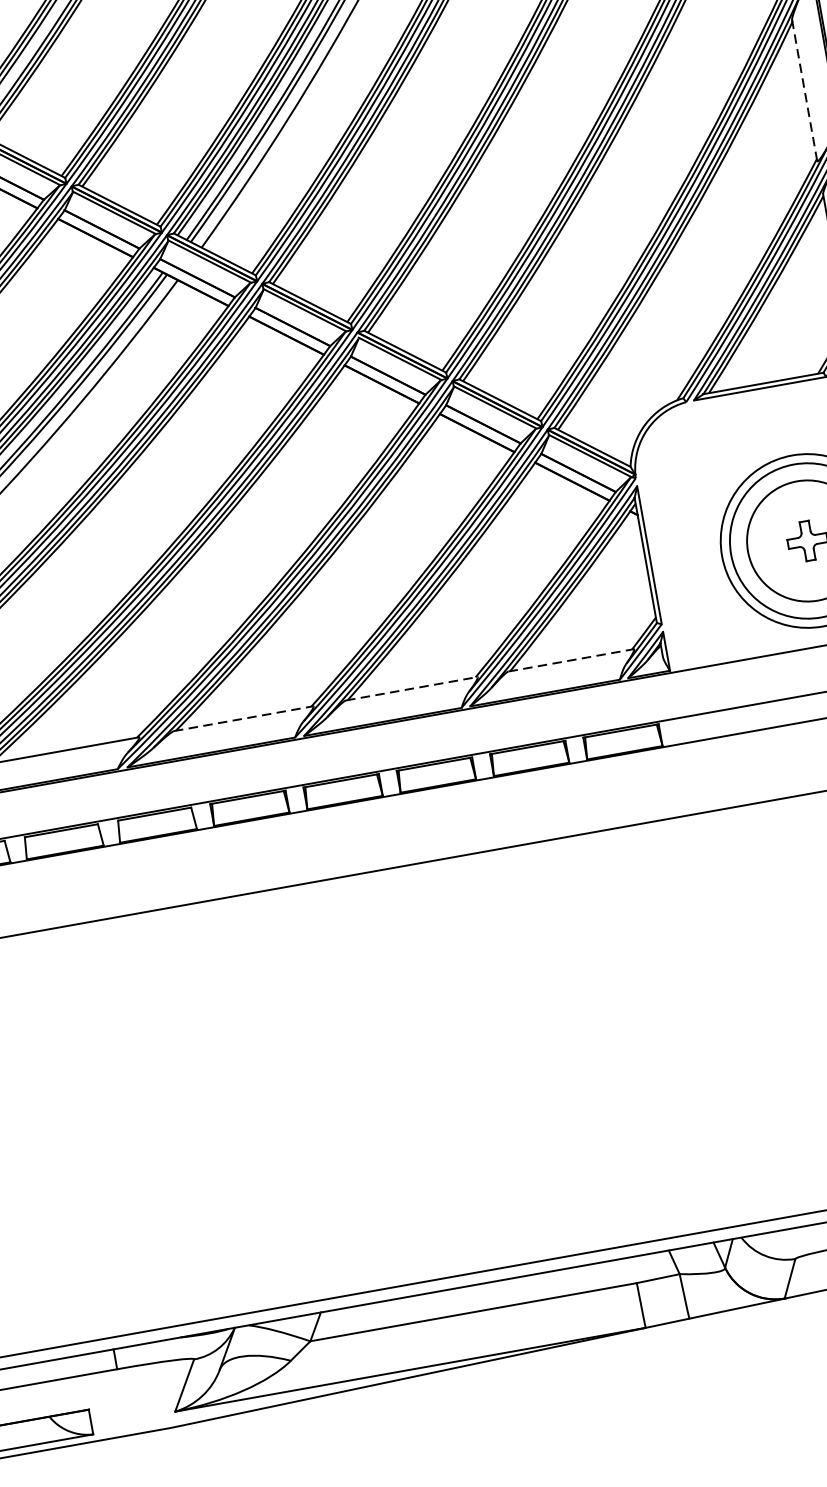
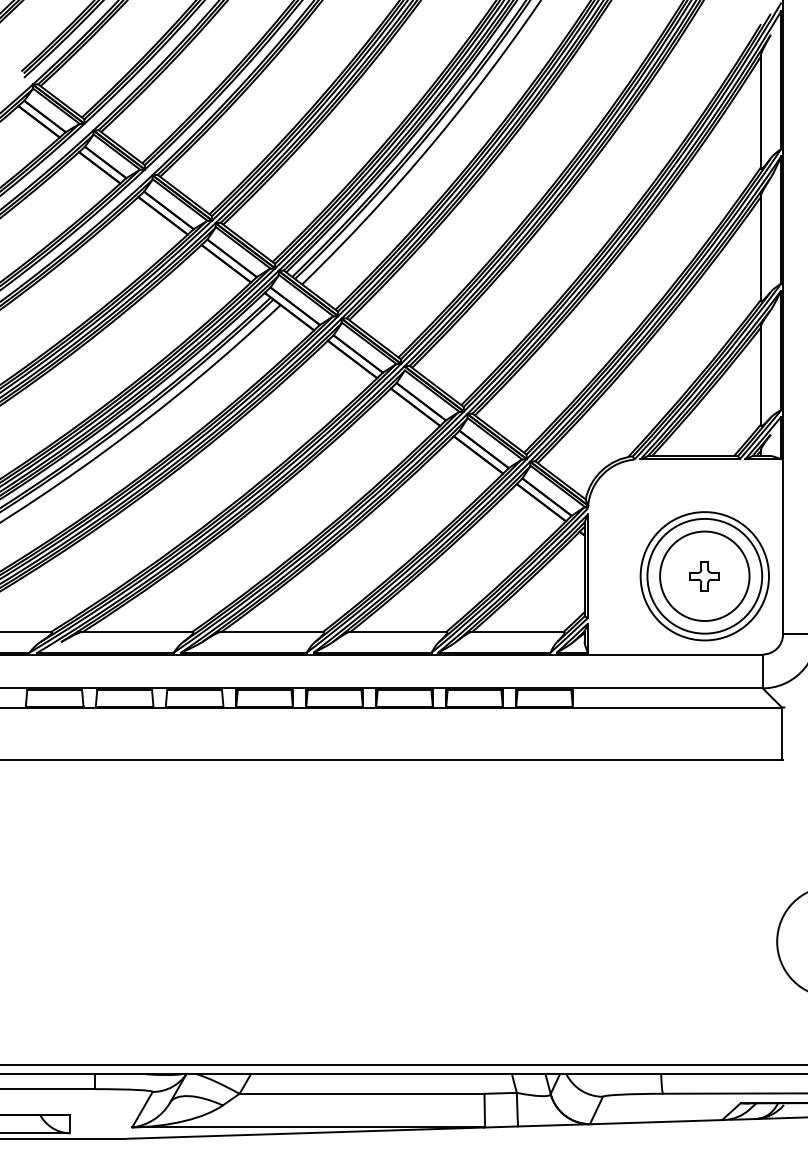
line: (805, 90) -> (761, 248), dashed -> solid
line: (571, 660) -> (517, 632), dashed -> solid
line: (412, 688) -> (398, 632), dashed -> solid
line: (244, 718) -> (272, 632), dashed -> solid

